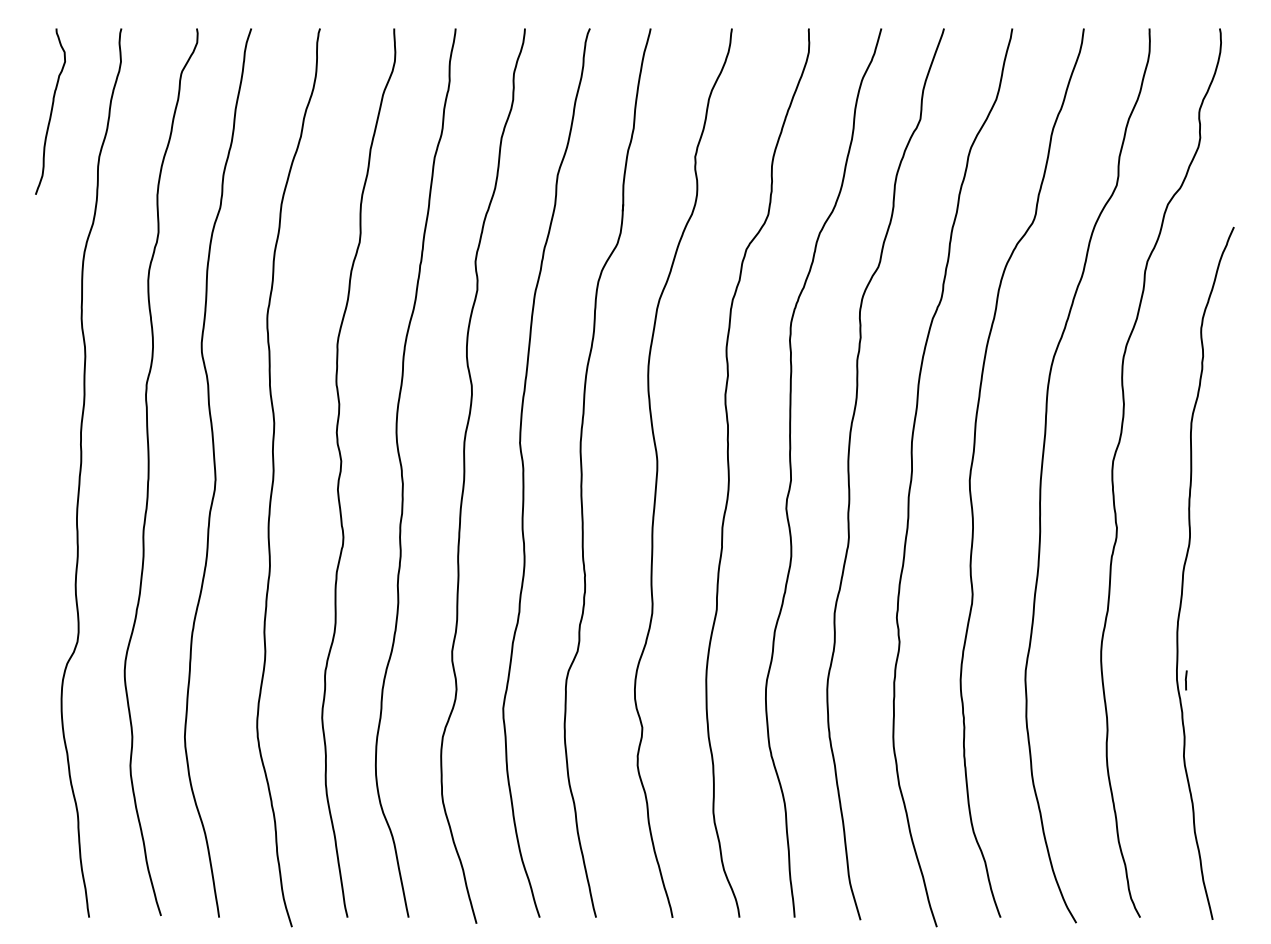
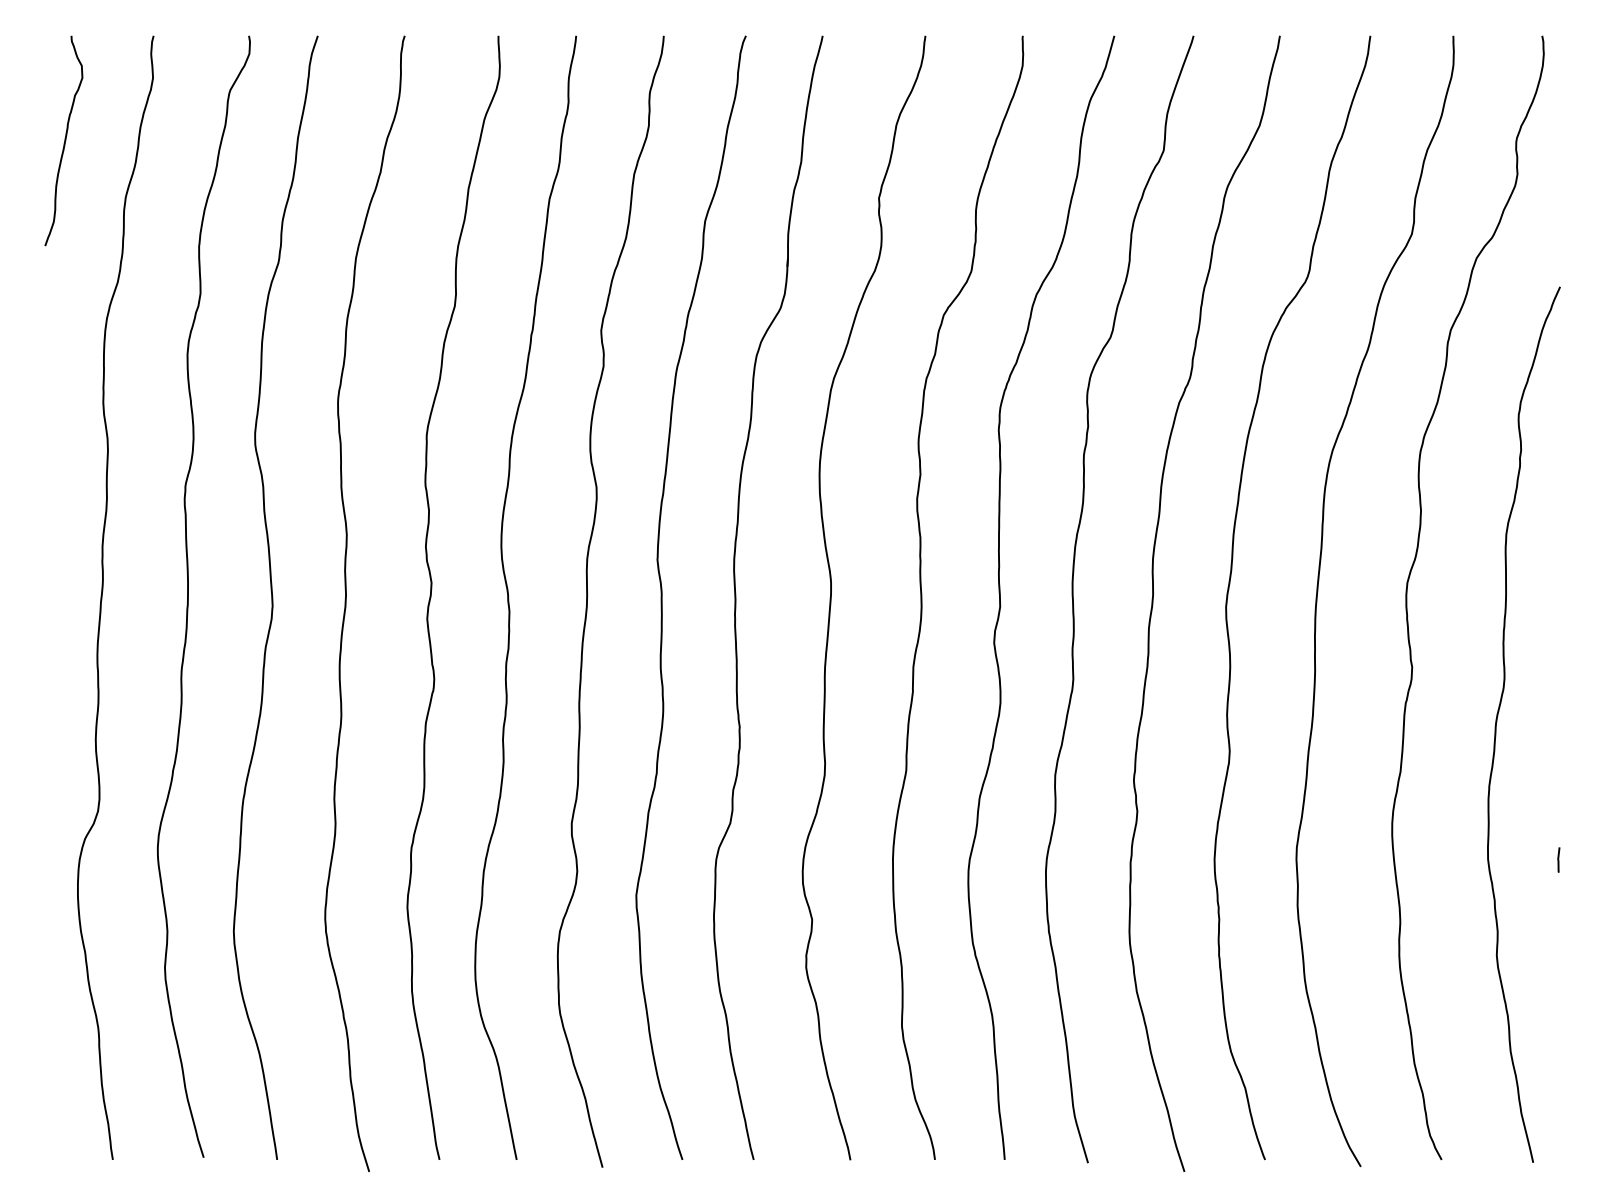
line: (1186, 680) -> (1558, 859), moved

